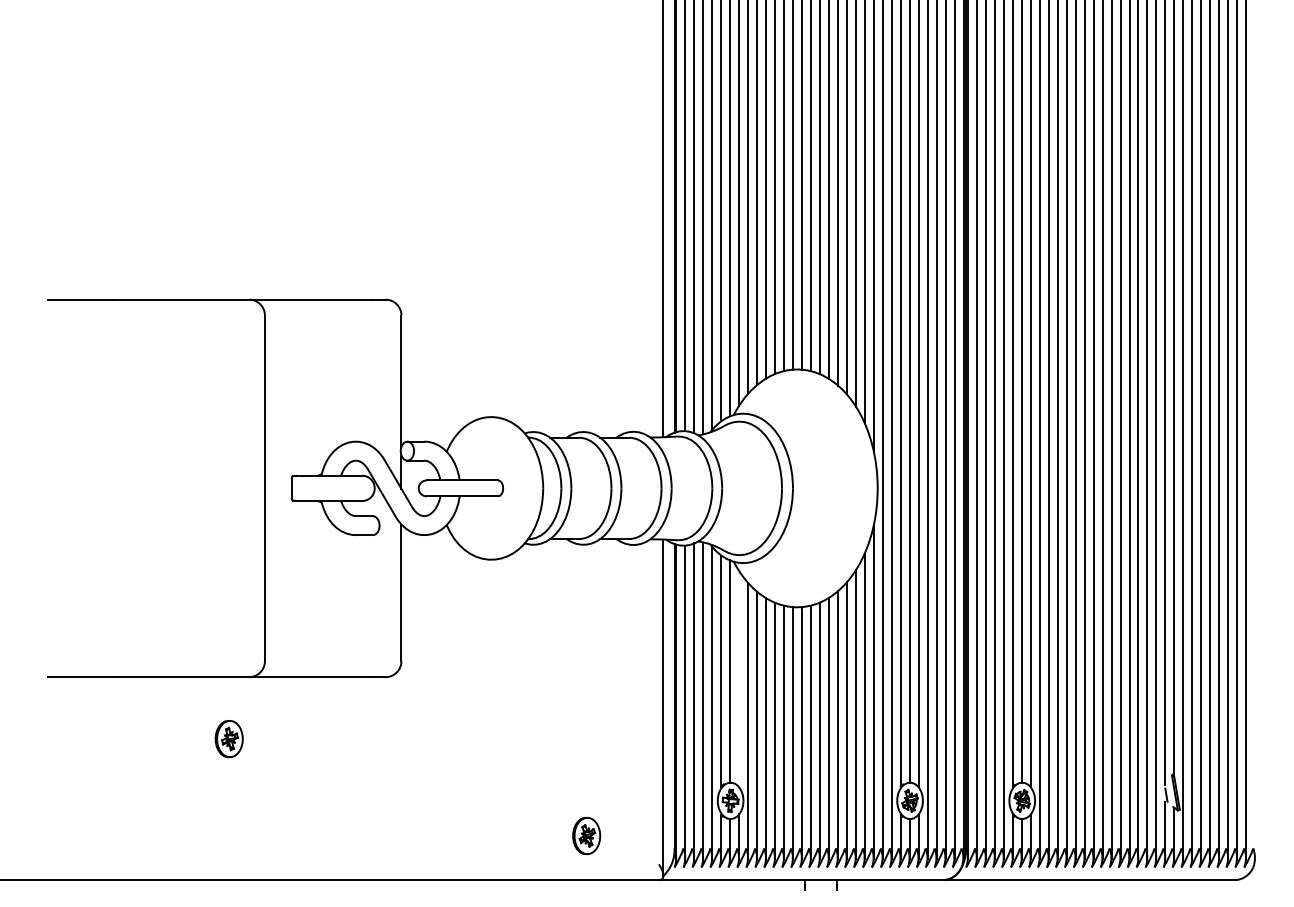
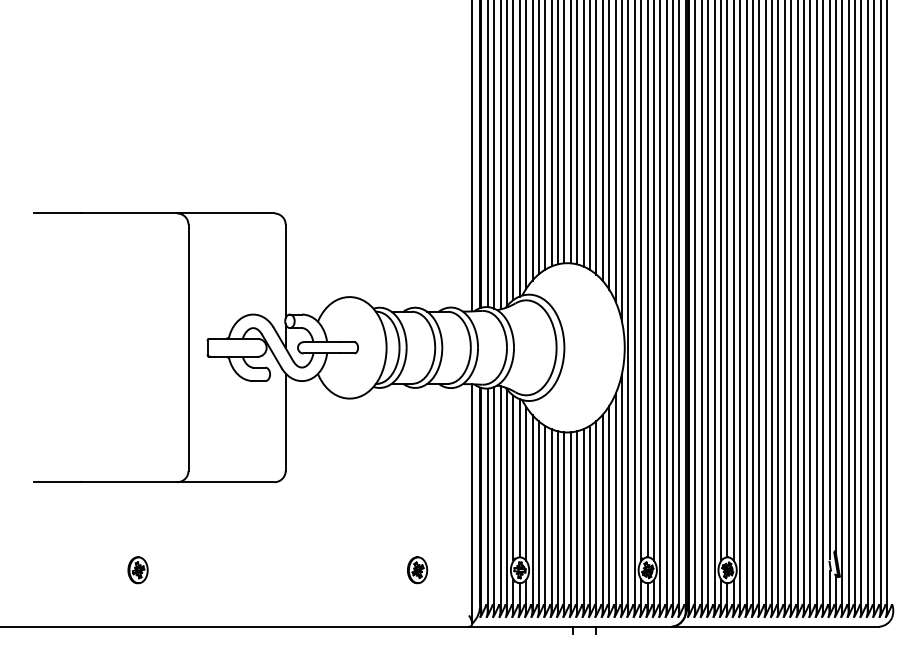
line: (739, 678) -> (526, 483), added
part: (228, 739) -> (137, 570), moved
part: (586, 836) -> (417, 570), moved

